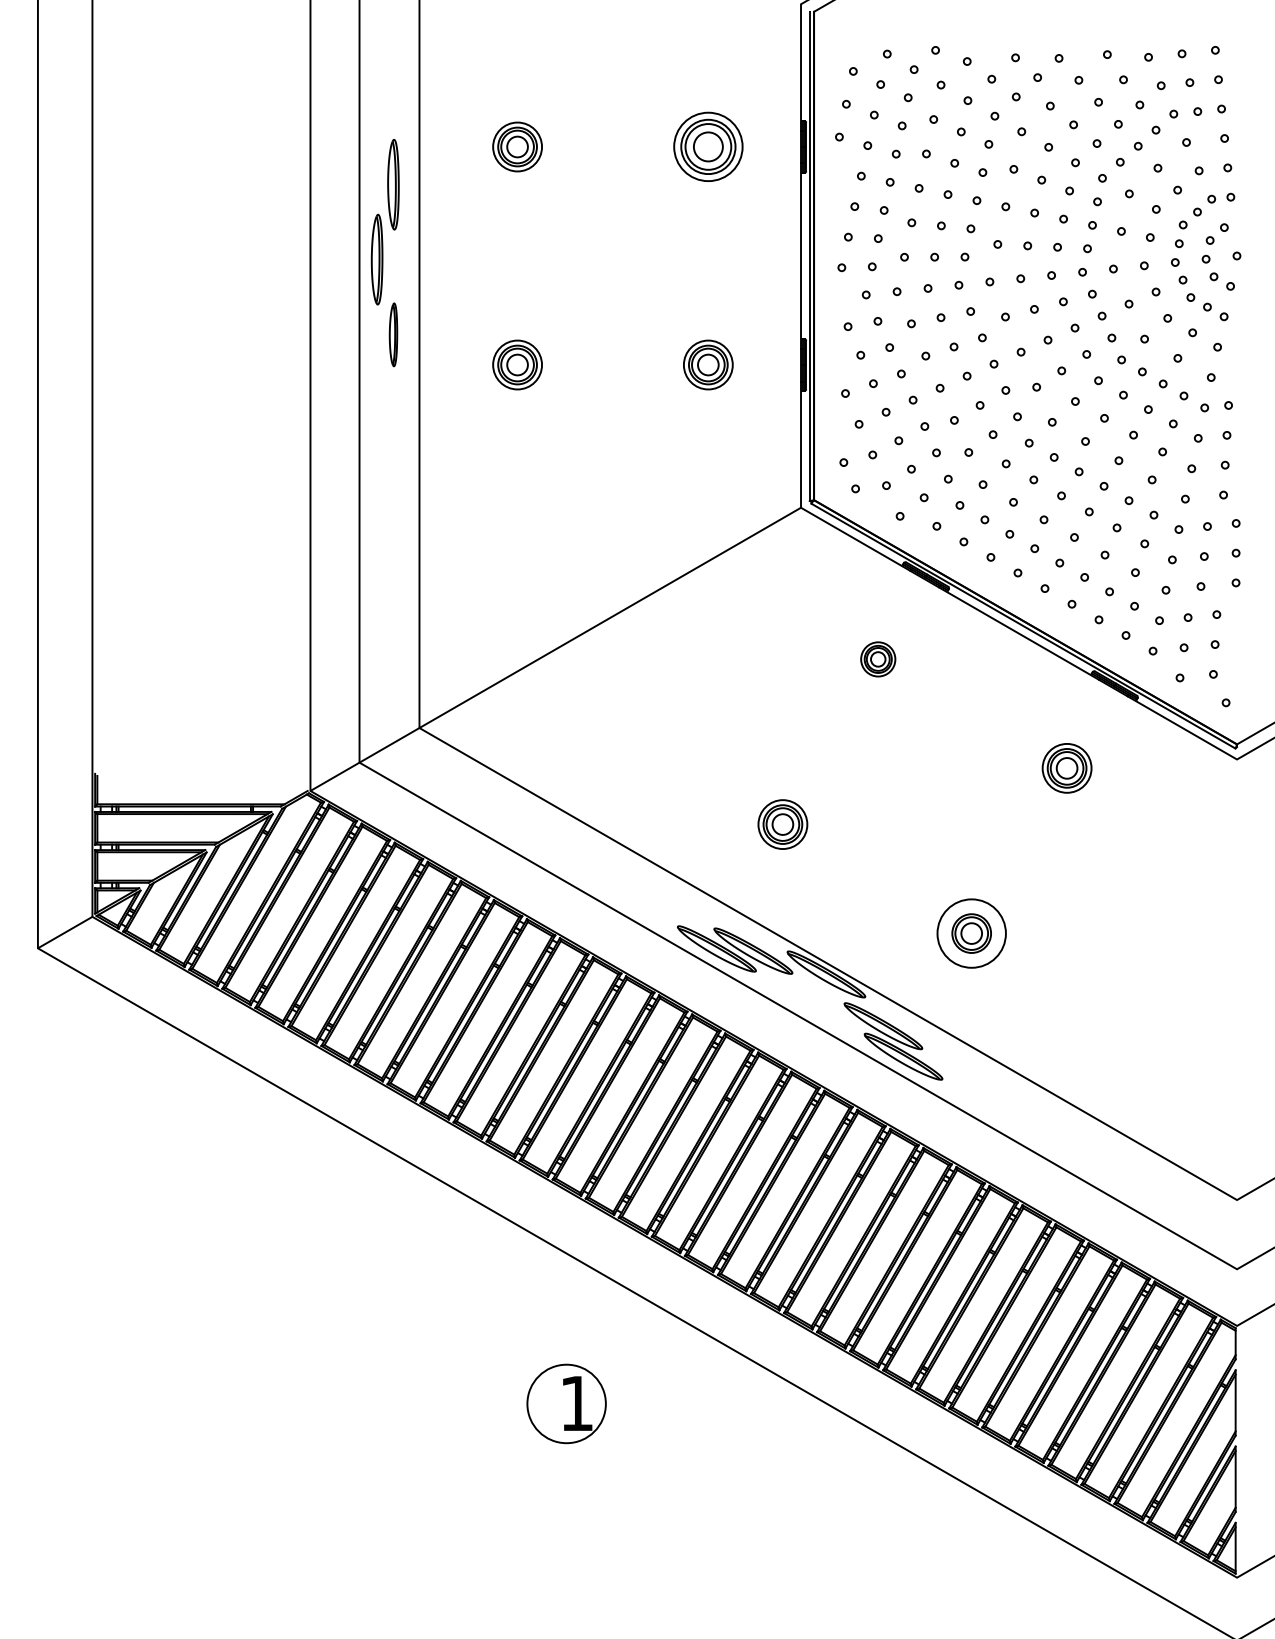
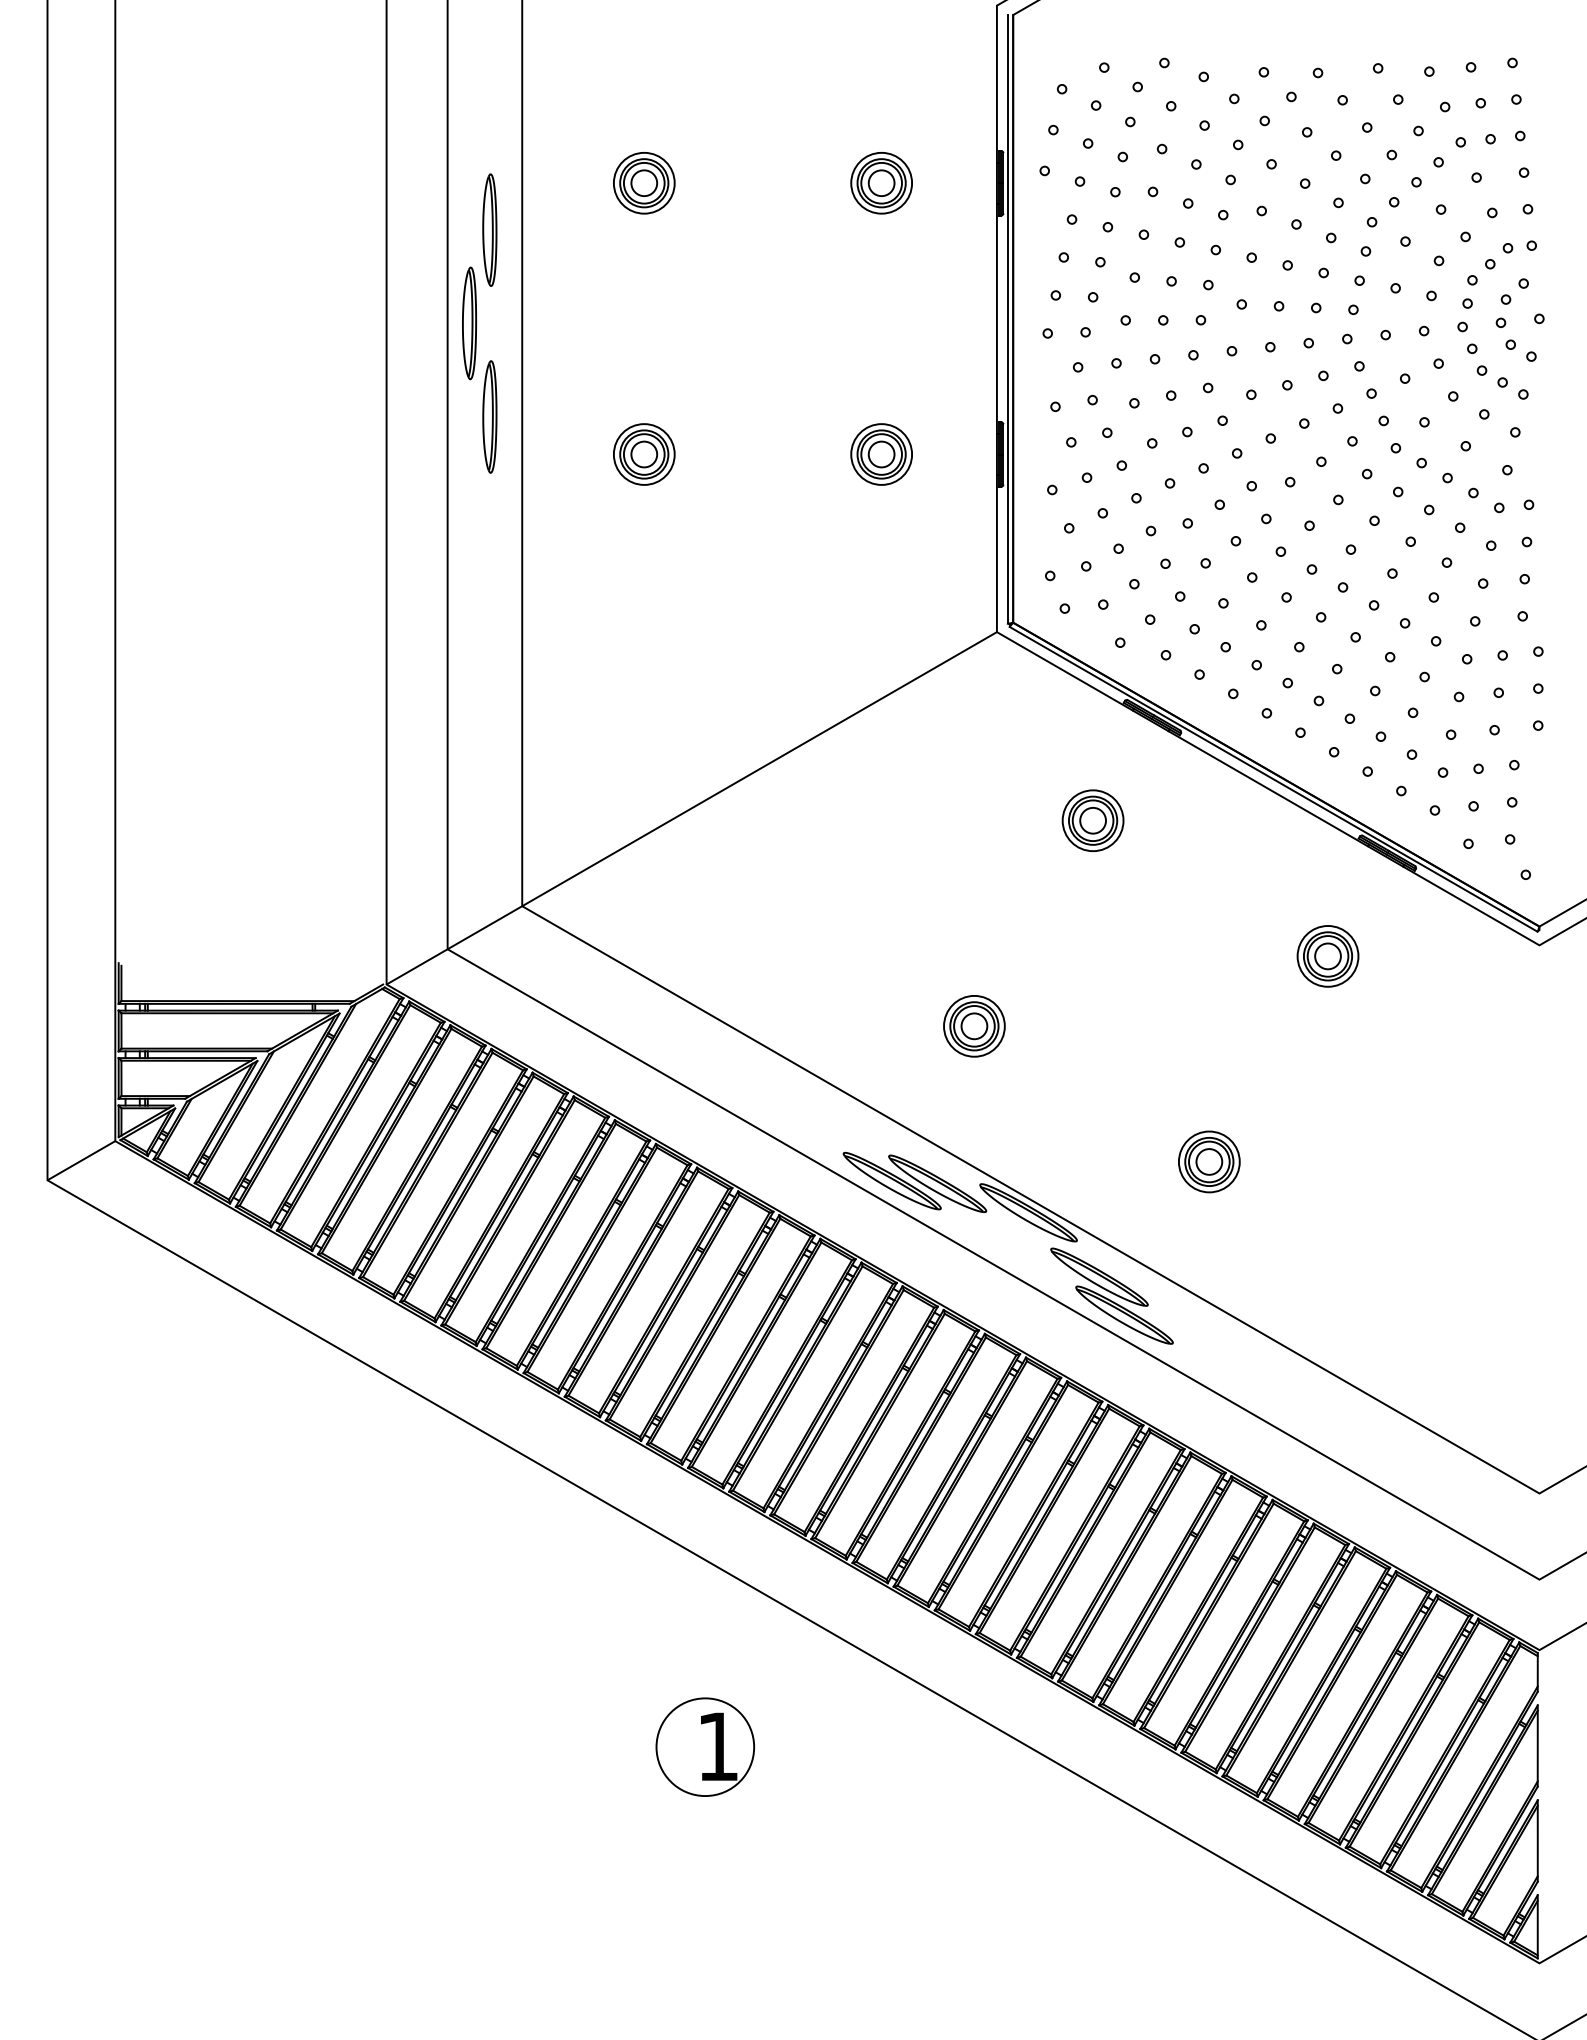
part: (708, 147) -> (881, 183), size x0.71
part: (393, 334) -> (489, 416), size x1.43
part: (877, 659) -> (1092, 820), size x1.43
circle: (971, 933) -> (1208, 1161), size x0.71

